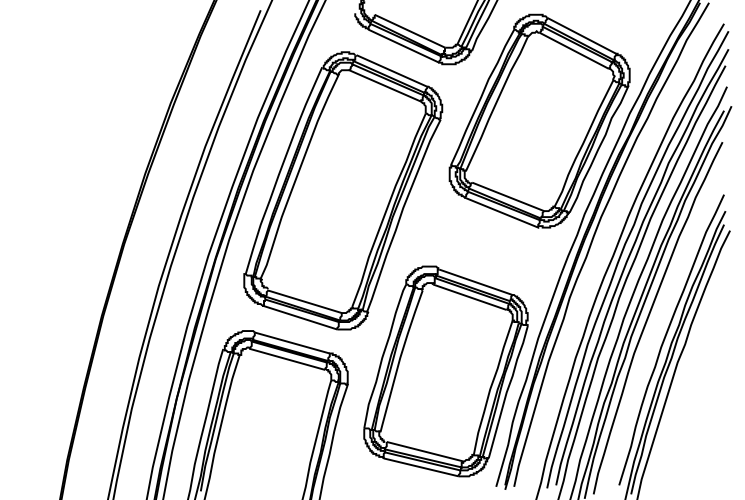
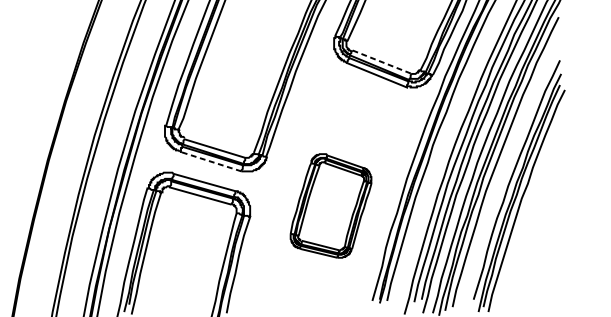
line: (508, 196) -> (382, 61), solid -> dashed
line: (299, 317) -> (210, 161), solid -> dashed
part: (445, 371) -> (330, 205), size x0.6

